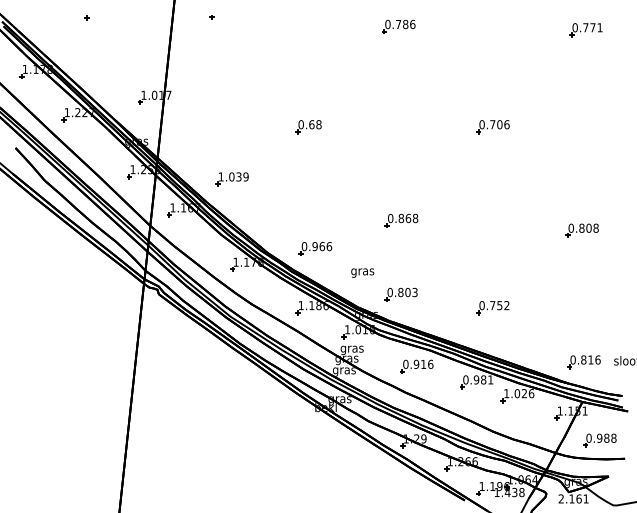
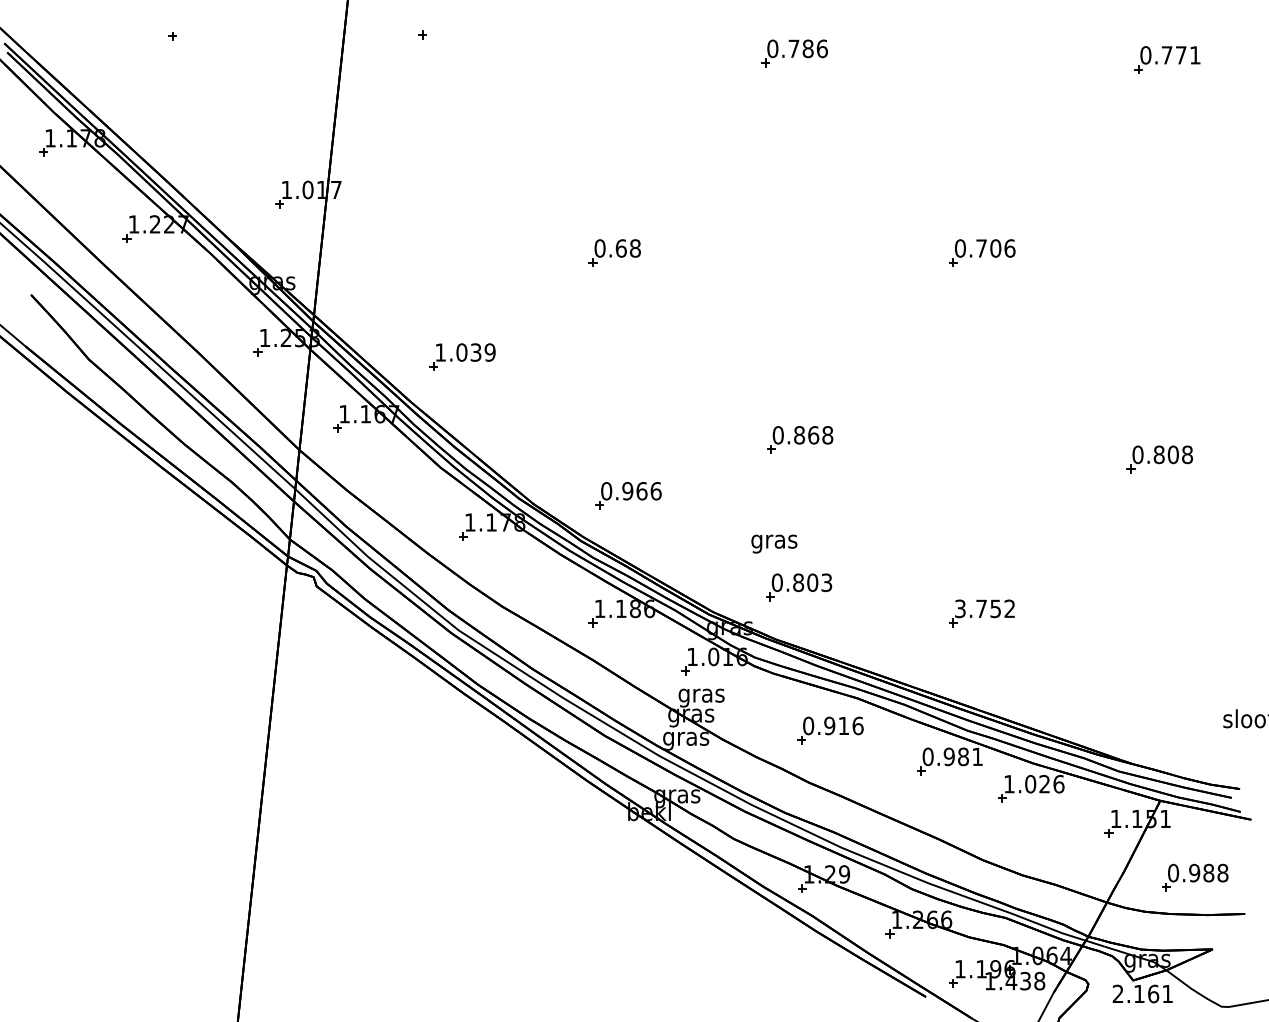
text: (362, 272) -> (773, 542), moved
text: (481, 305) -> (959, 608), 0.752 -> 3.752
part: (583, 362) -> (1162, 722), removed

